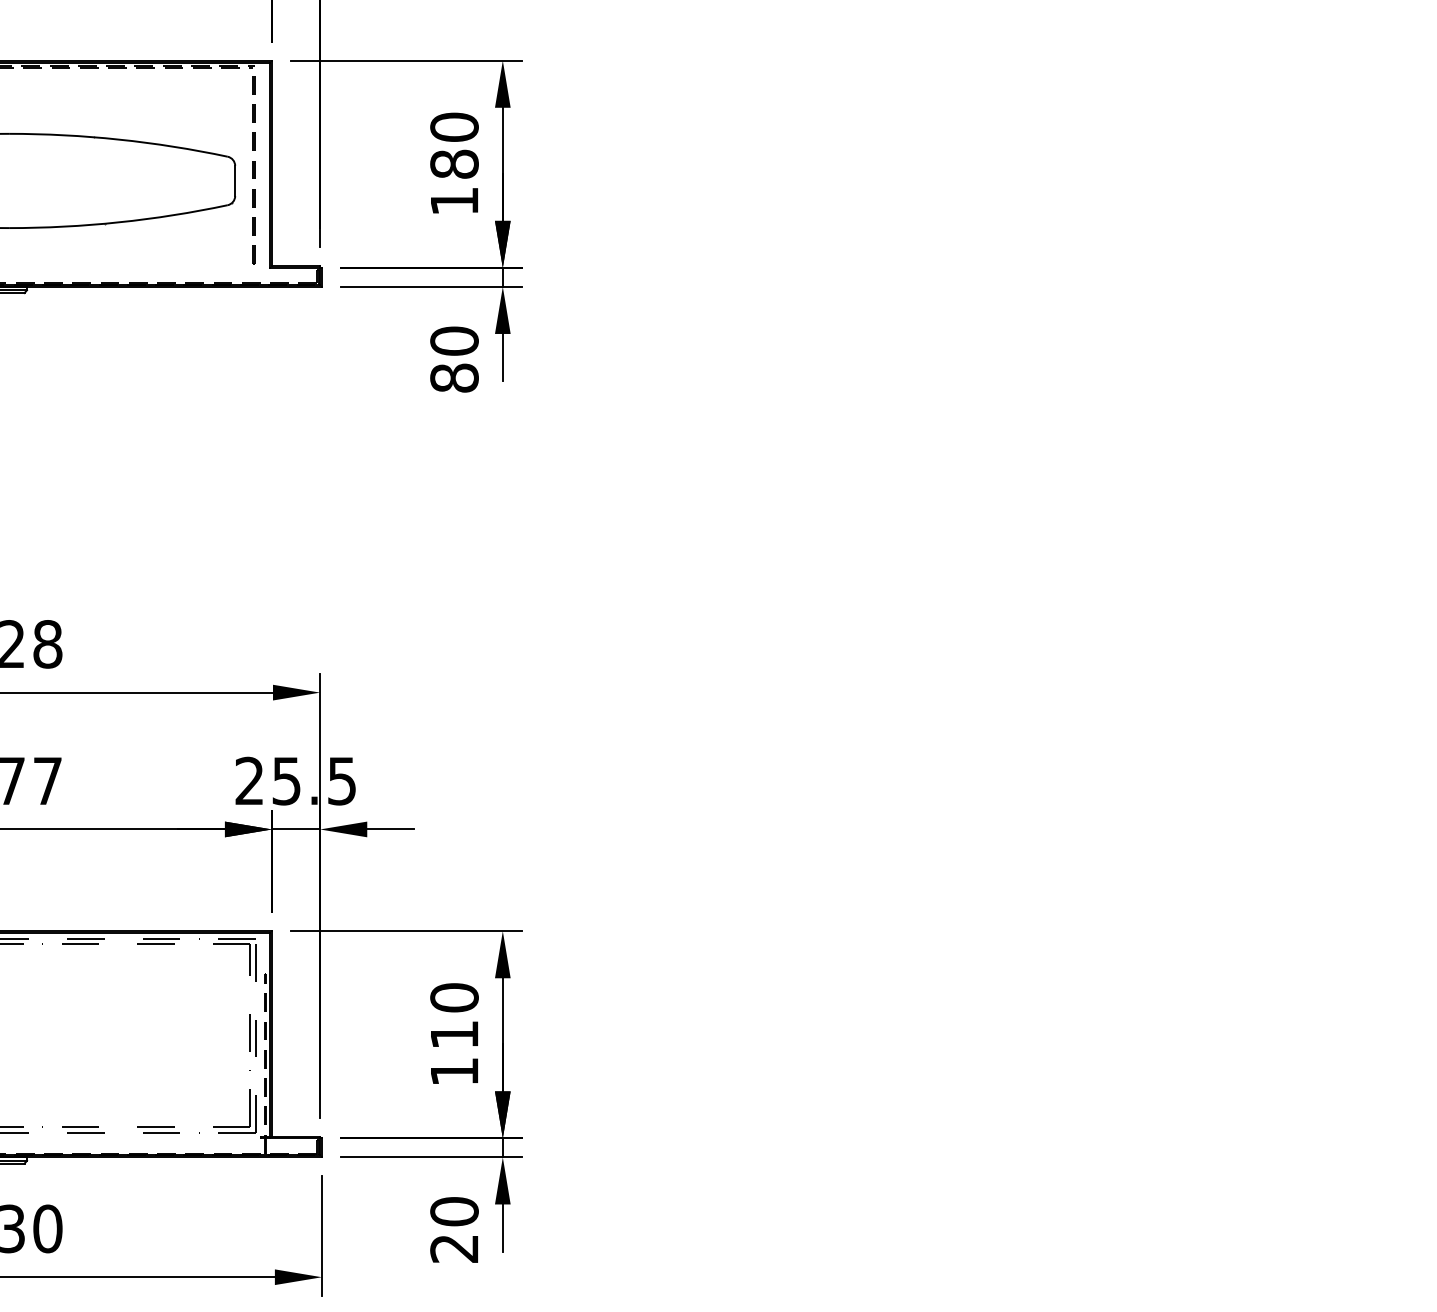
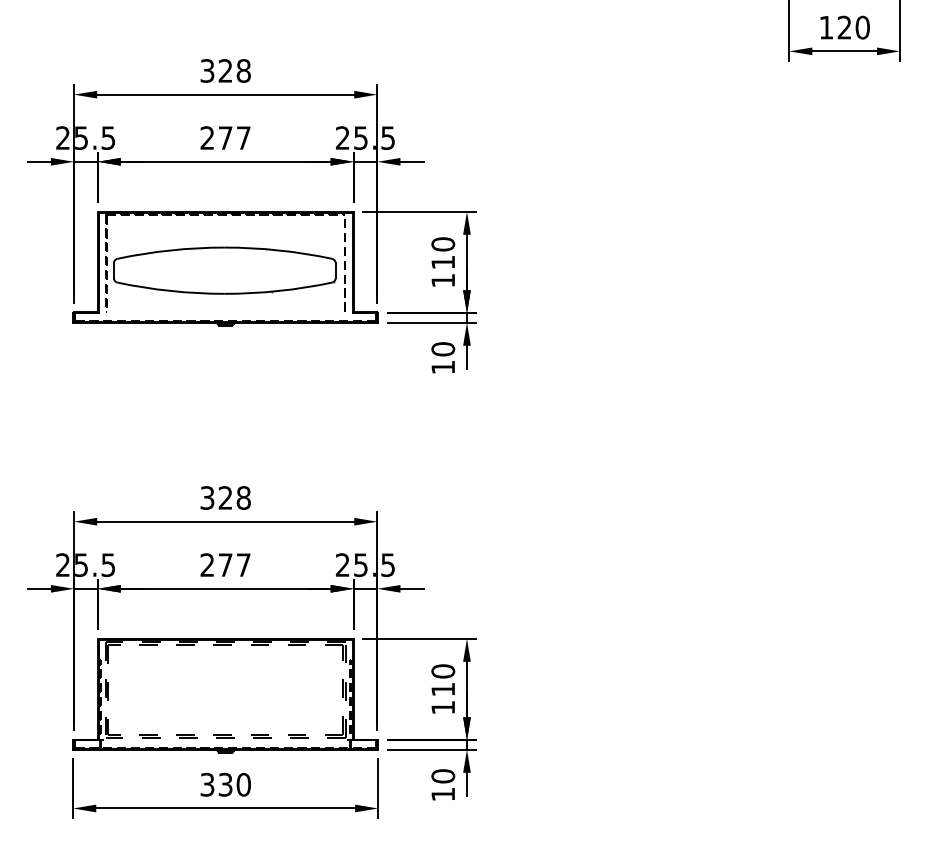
text: (454, 164) -> (443, 262), 180 -> 110
text: (454, 378) -> (443, 367), 80 -> 10
text: (452, 1248) -> (442, 794), 20 -> 10

